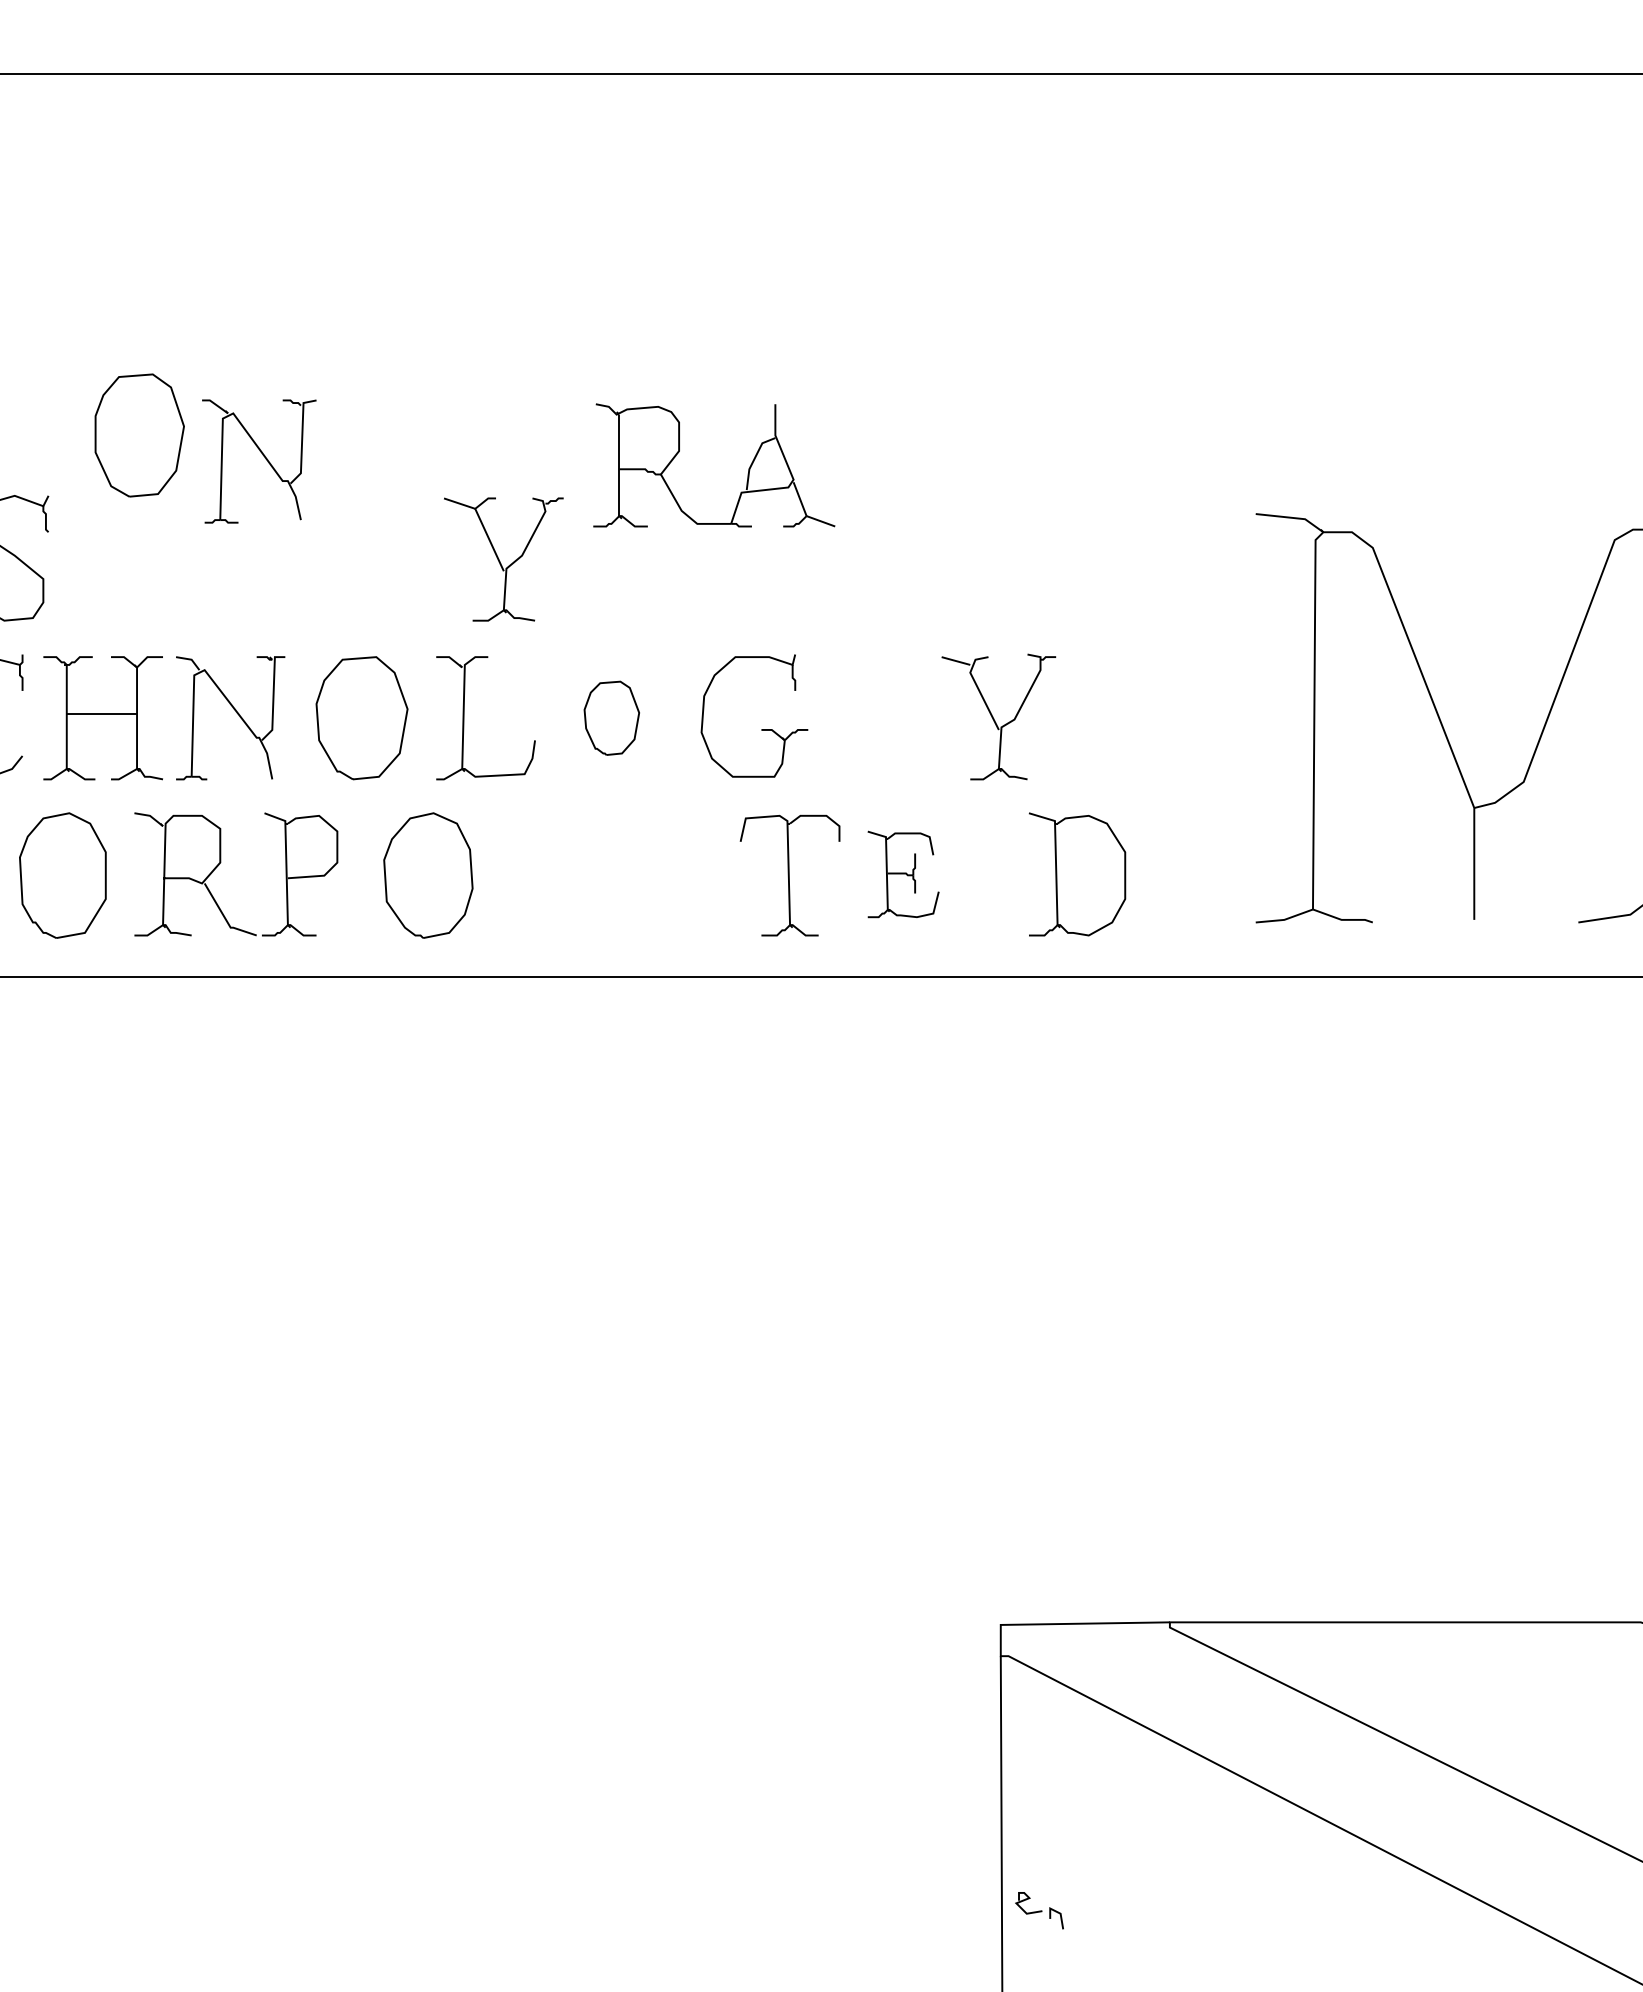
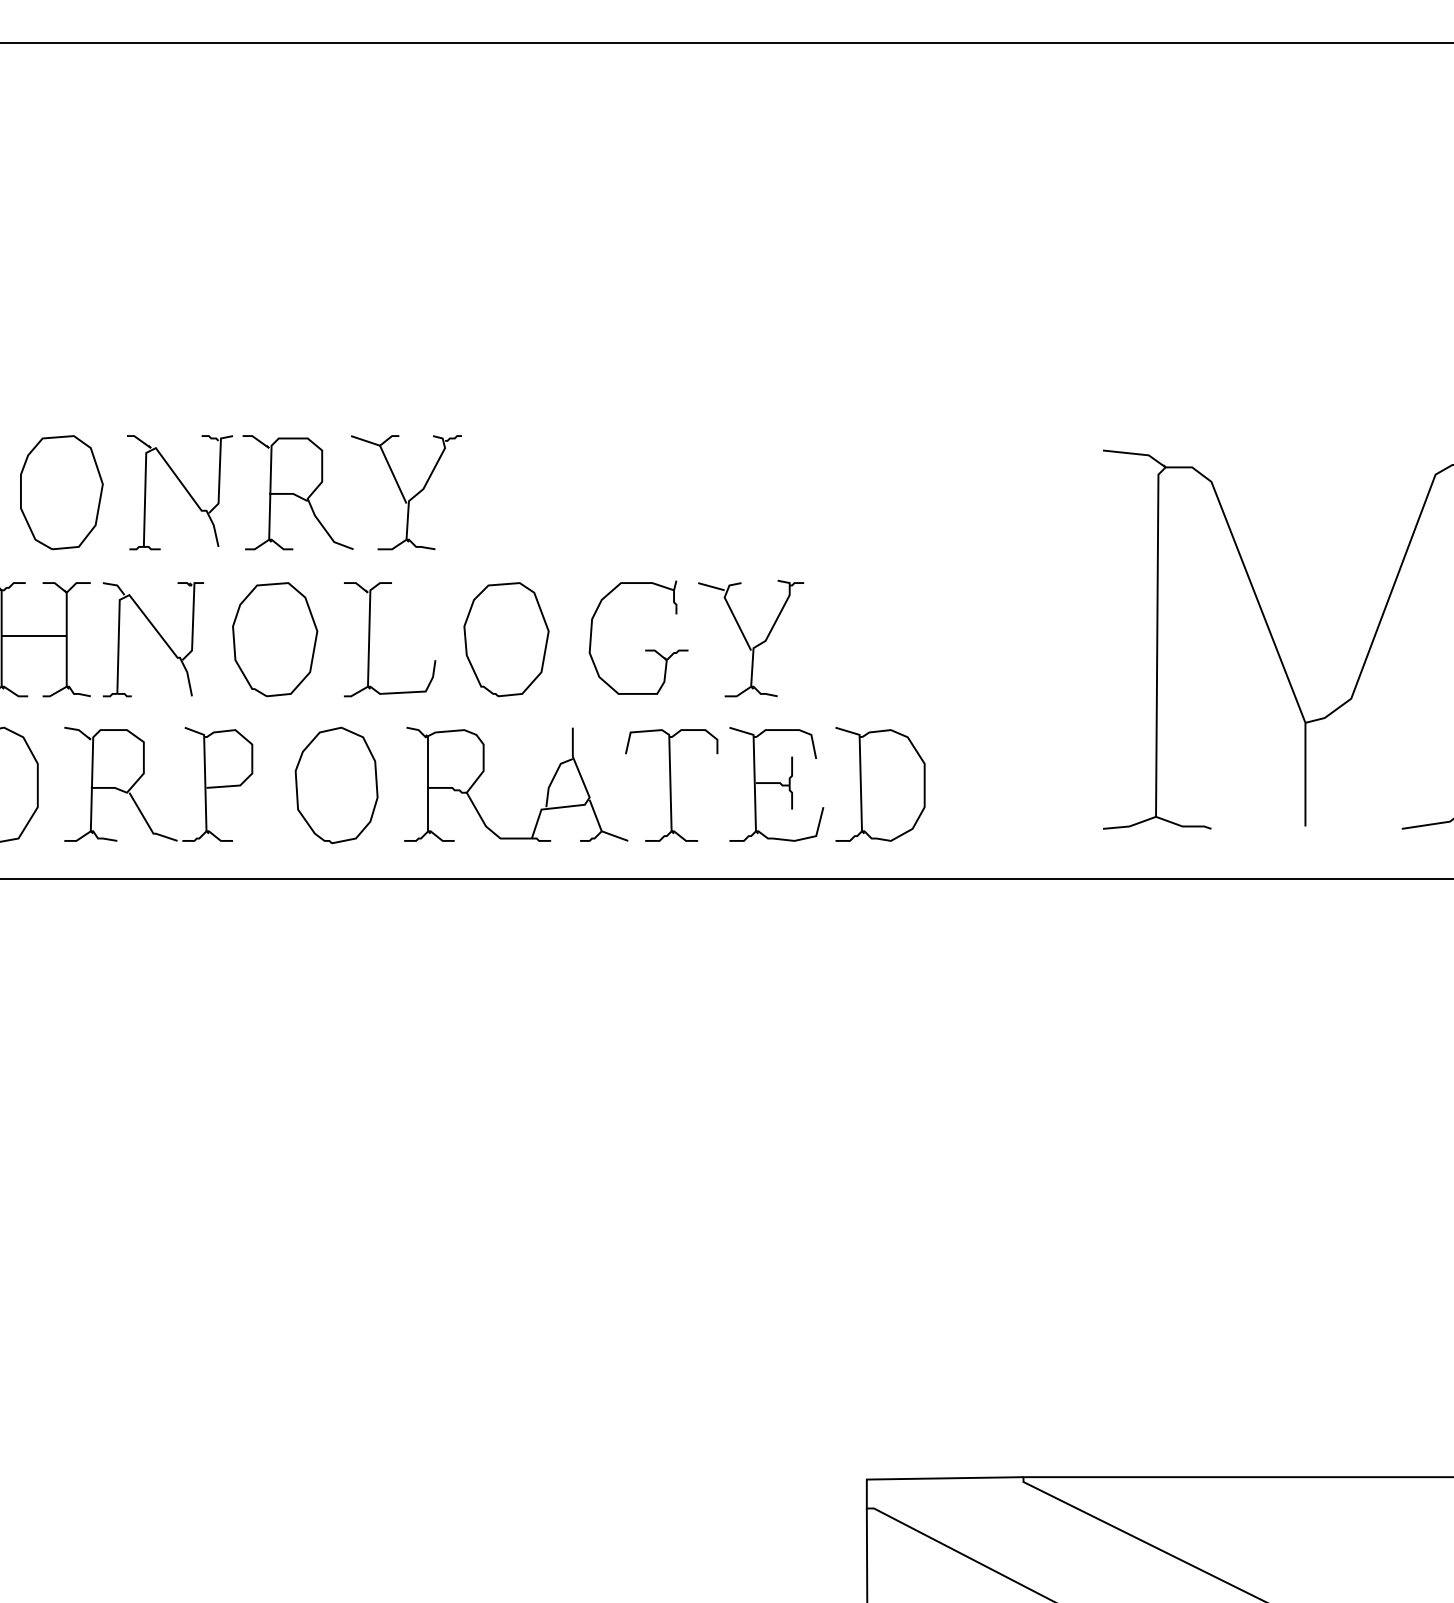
part: (139, 435) -> (61, 492), moved
part: (265, 459) -> (185, 490), moved
part: (747, 473) -> (547, 791), moved
part: (386, 559) -> (297, 492), added
part: (998, 716) -> (750, 638), moved
part: (611, 718) -> (506, 639), size x1.67
part: (903, 874) -> (776, 784), size x1.43
part: (1077, 874) -> (880, 784), moved

